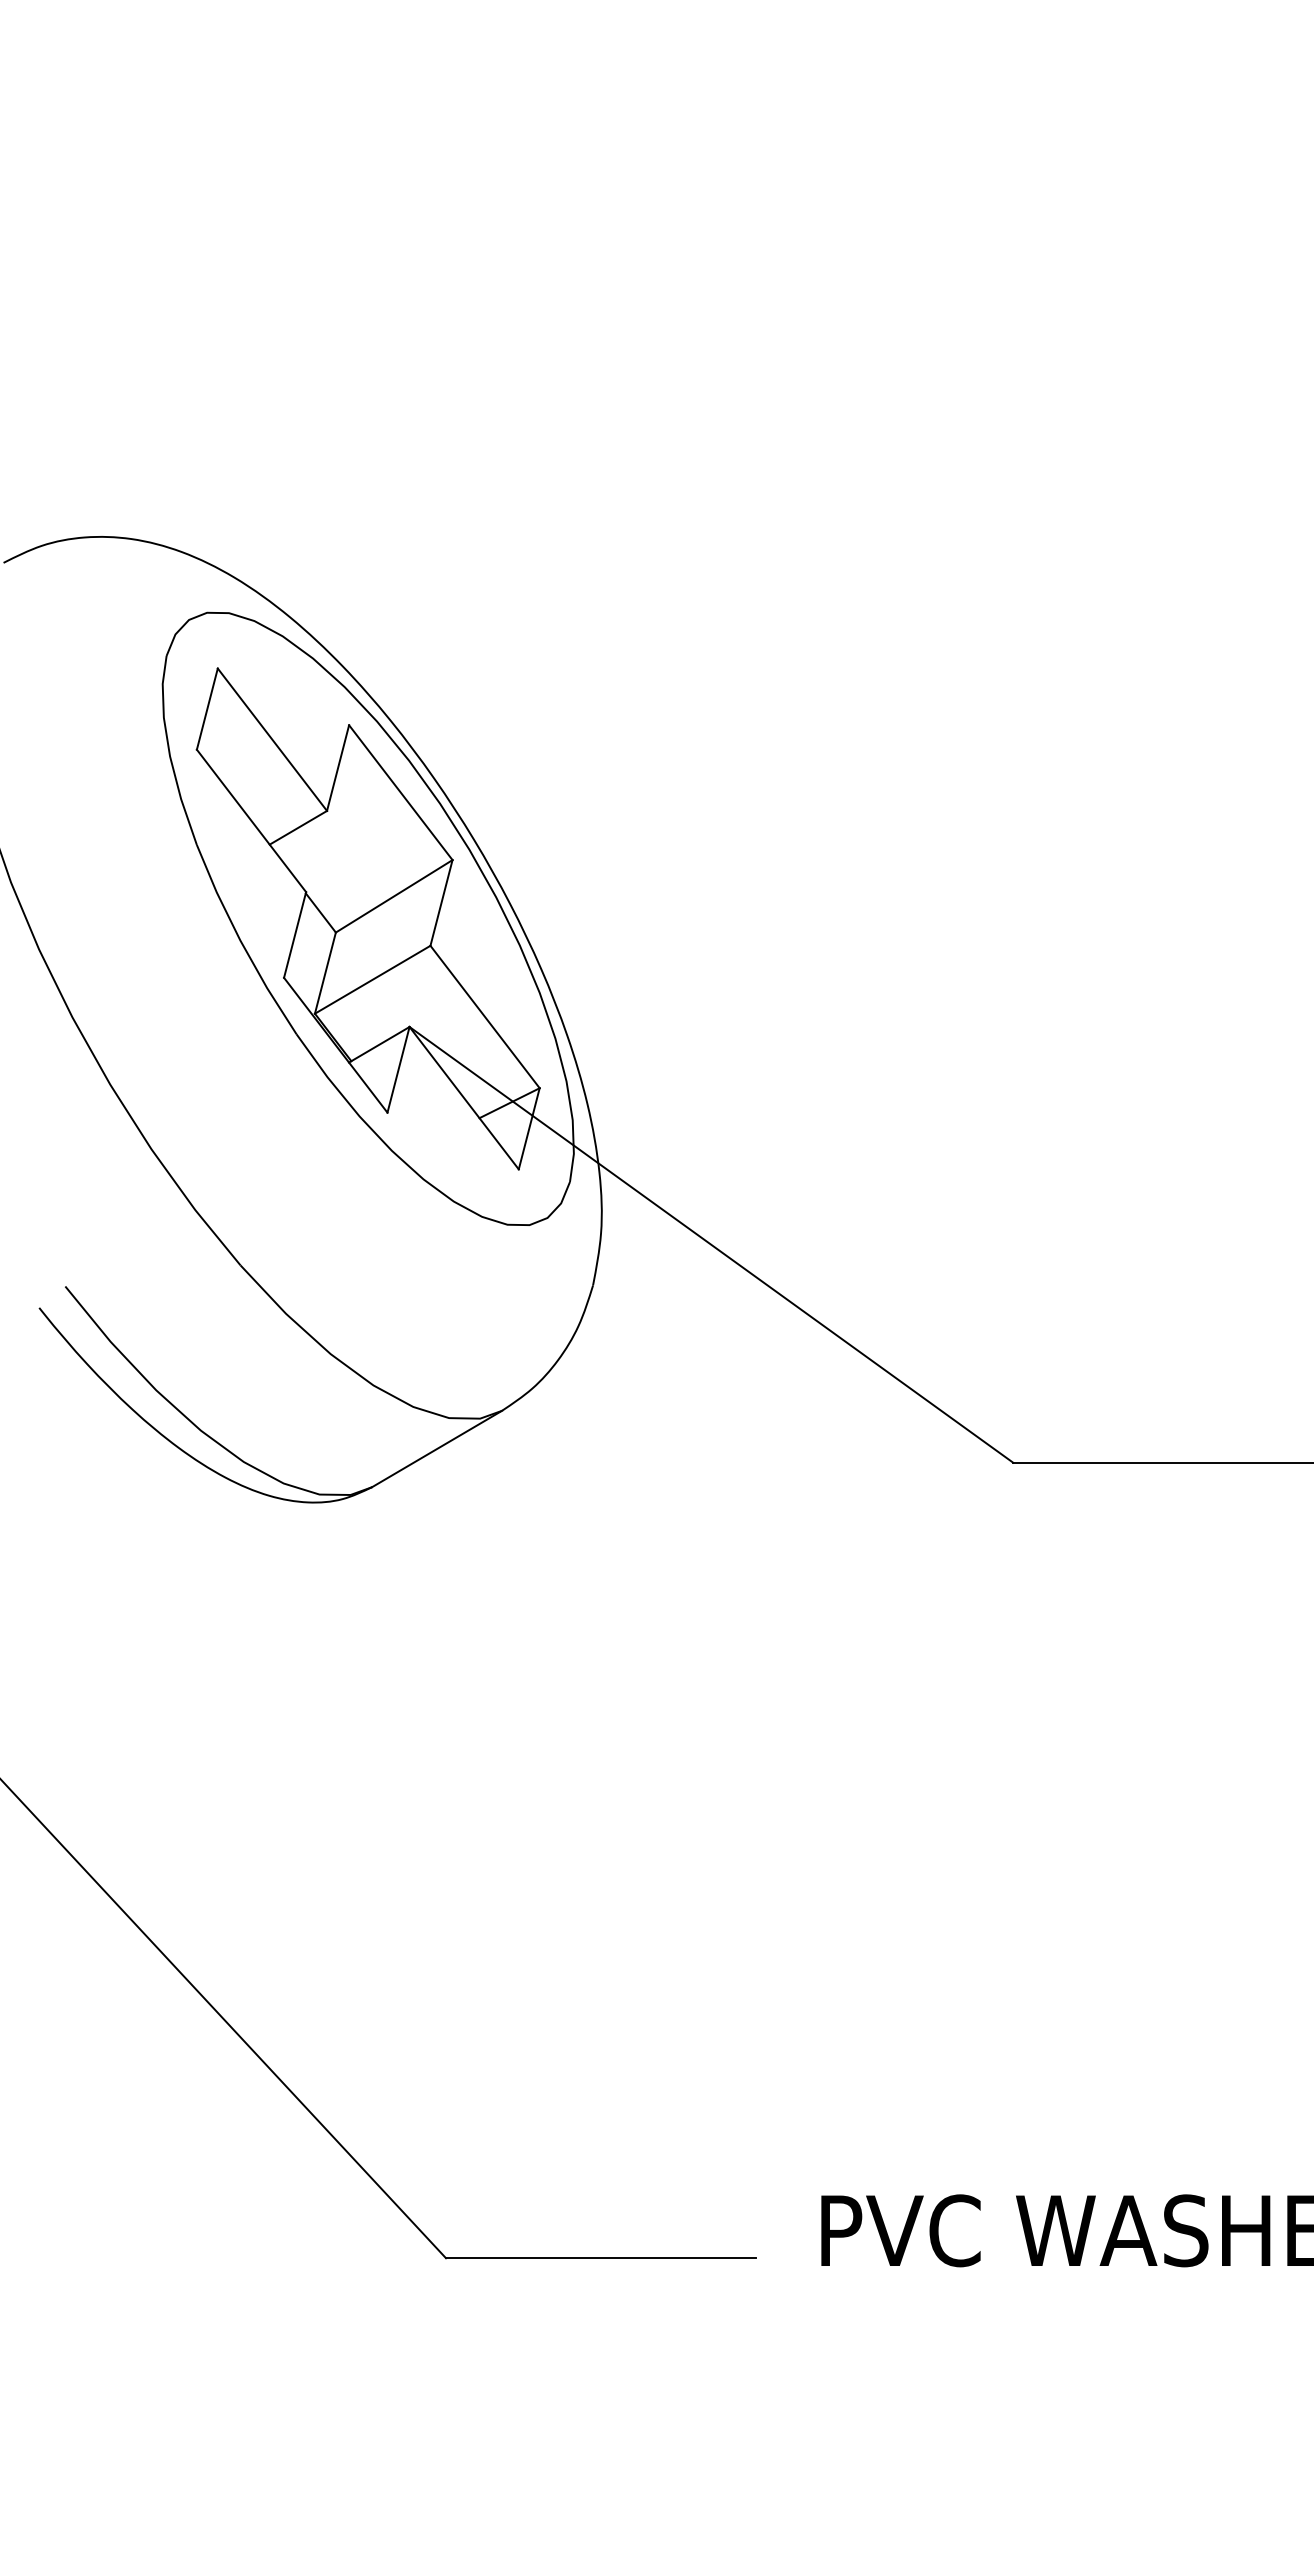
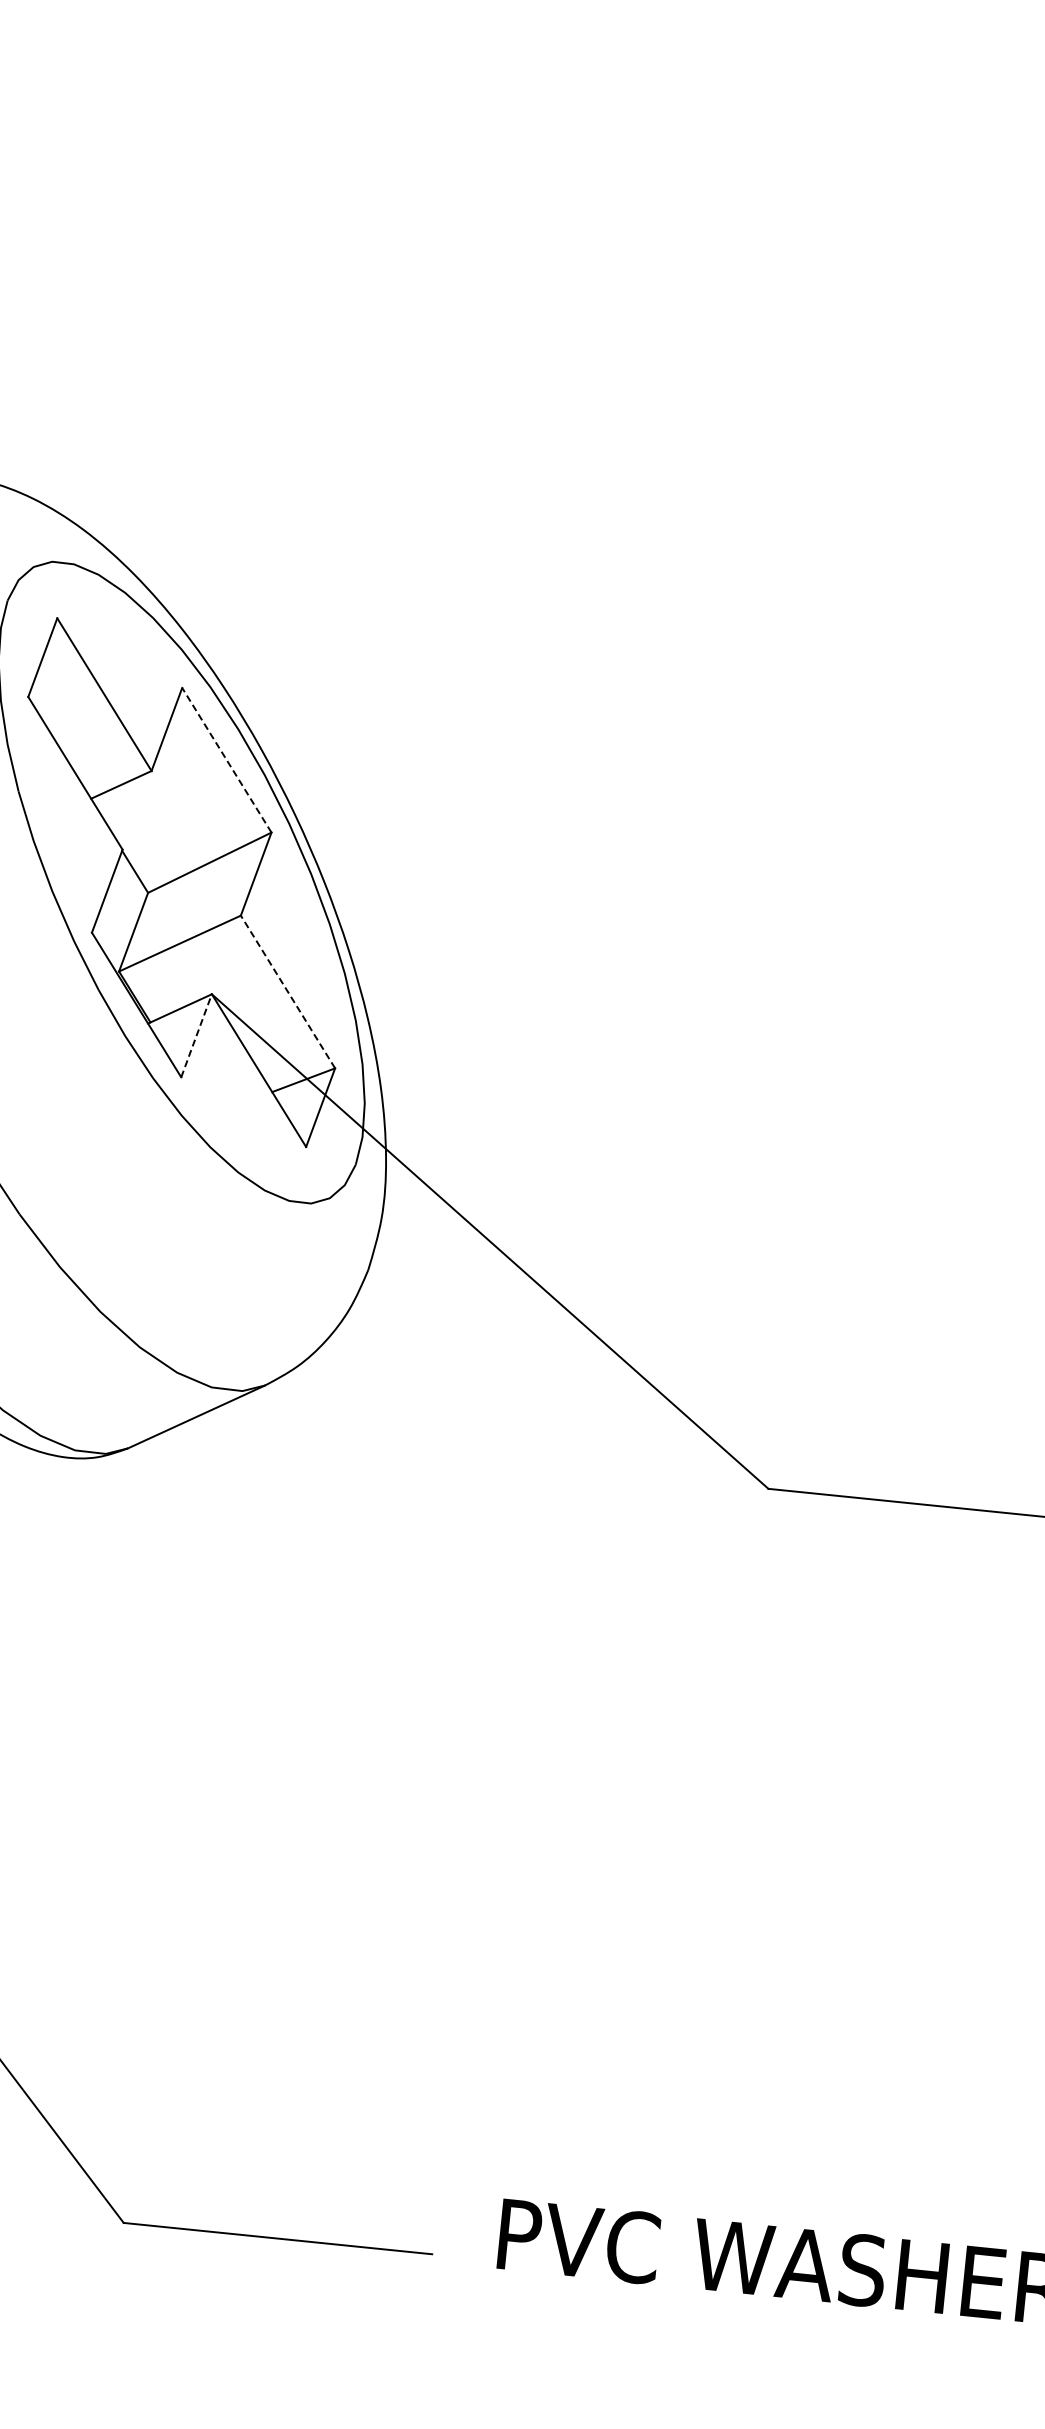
line: (400, 792) -> (226, 760), solid -> dashed
line: (485, 1017) -> (288, 992), solid -> dashed
line: (398, 1069) -> (196, 1035), solid -> dashed

